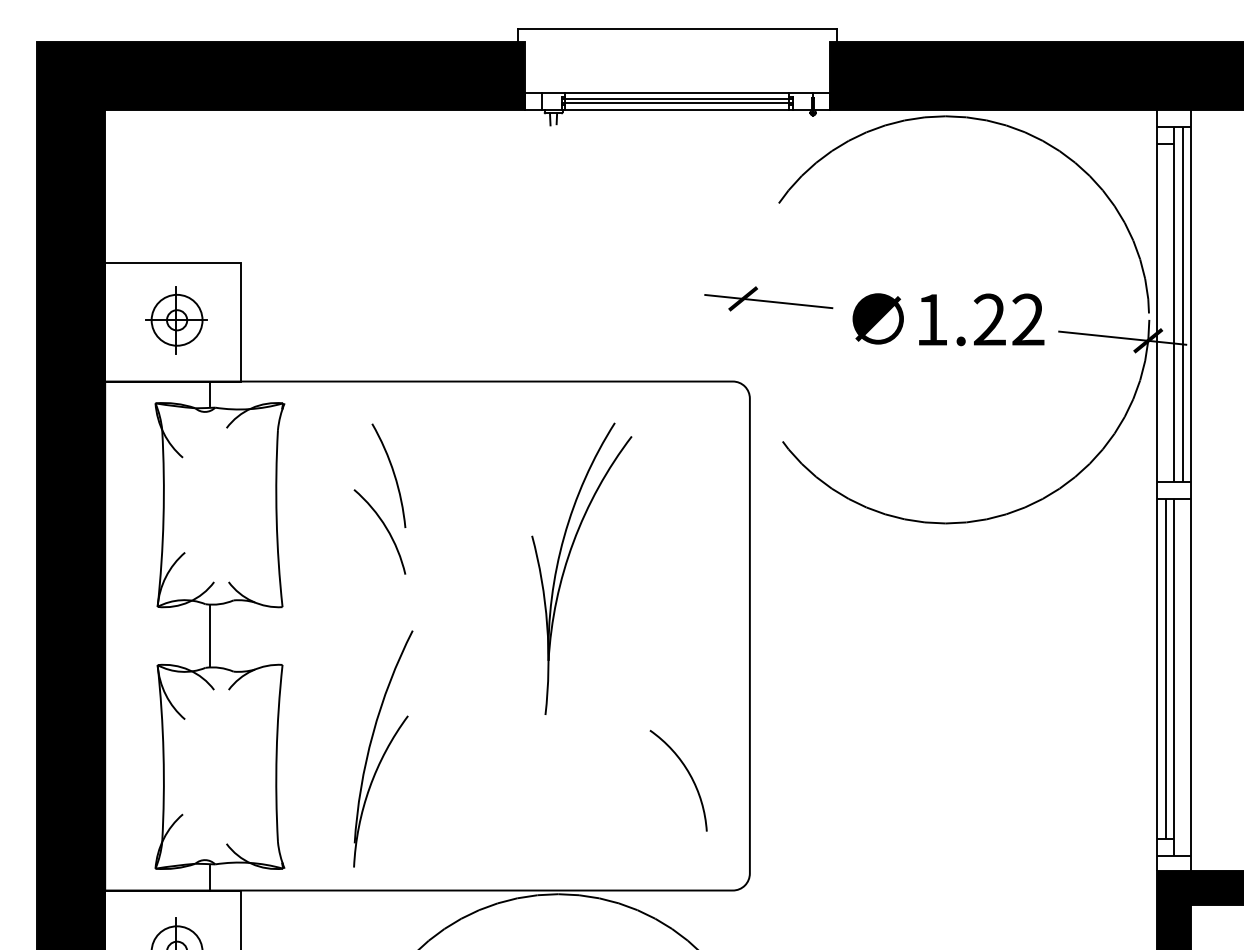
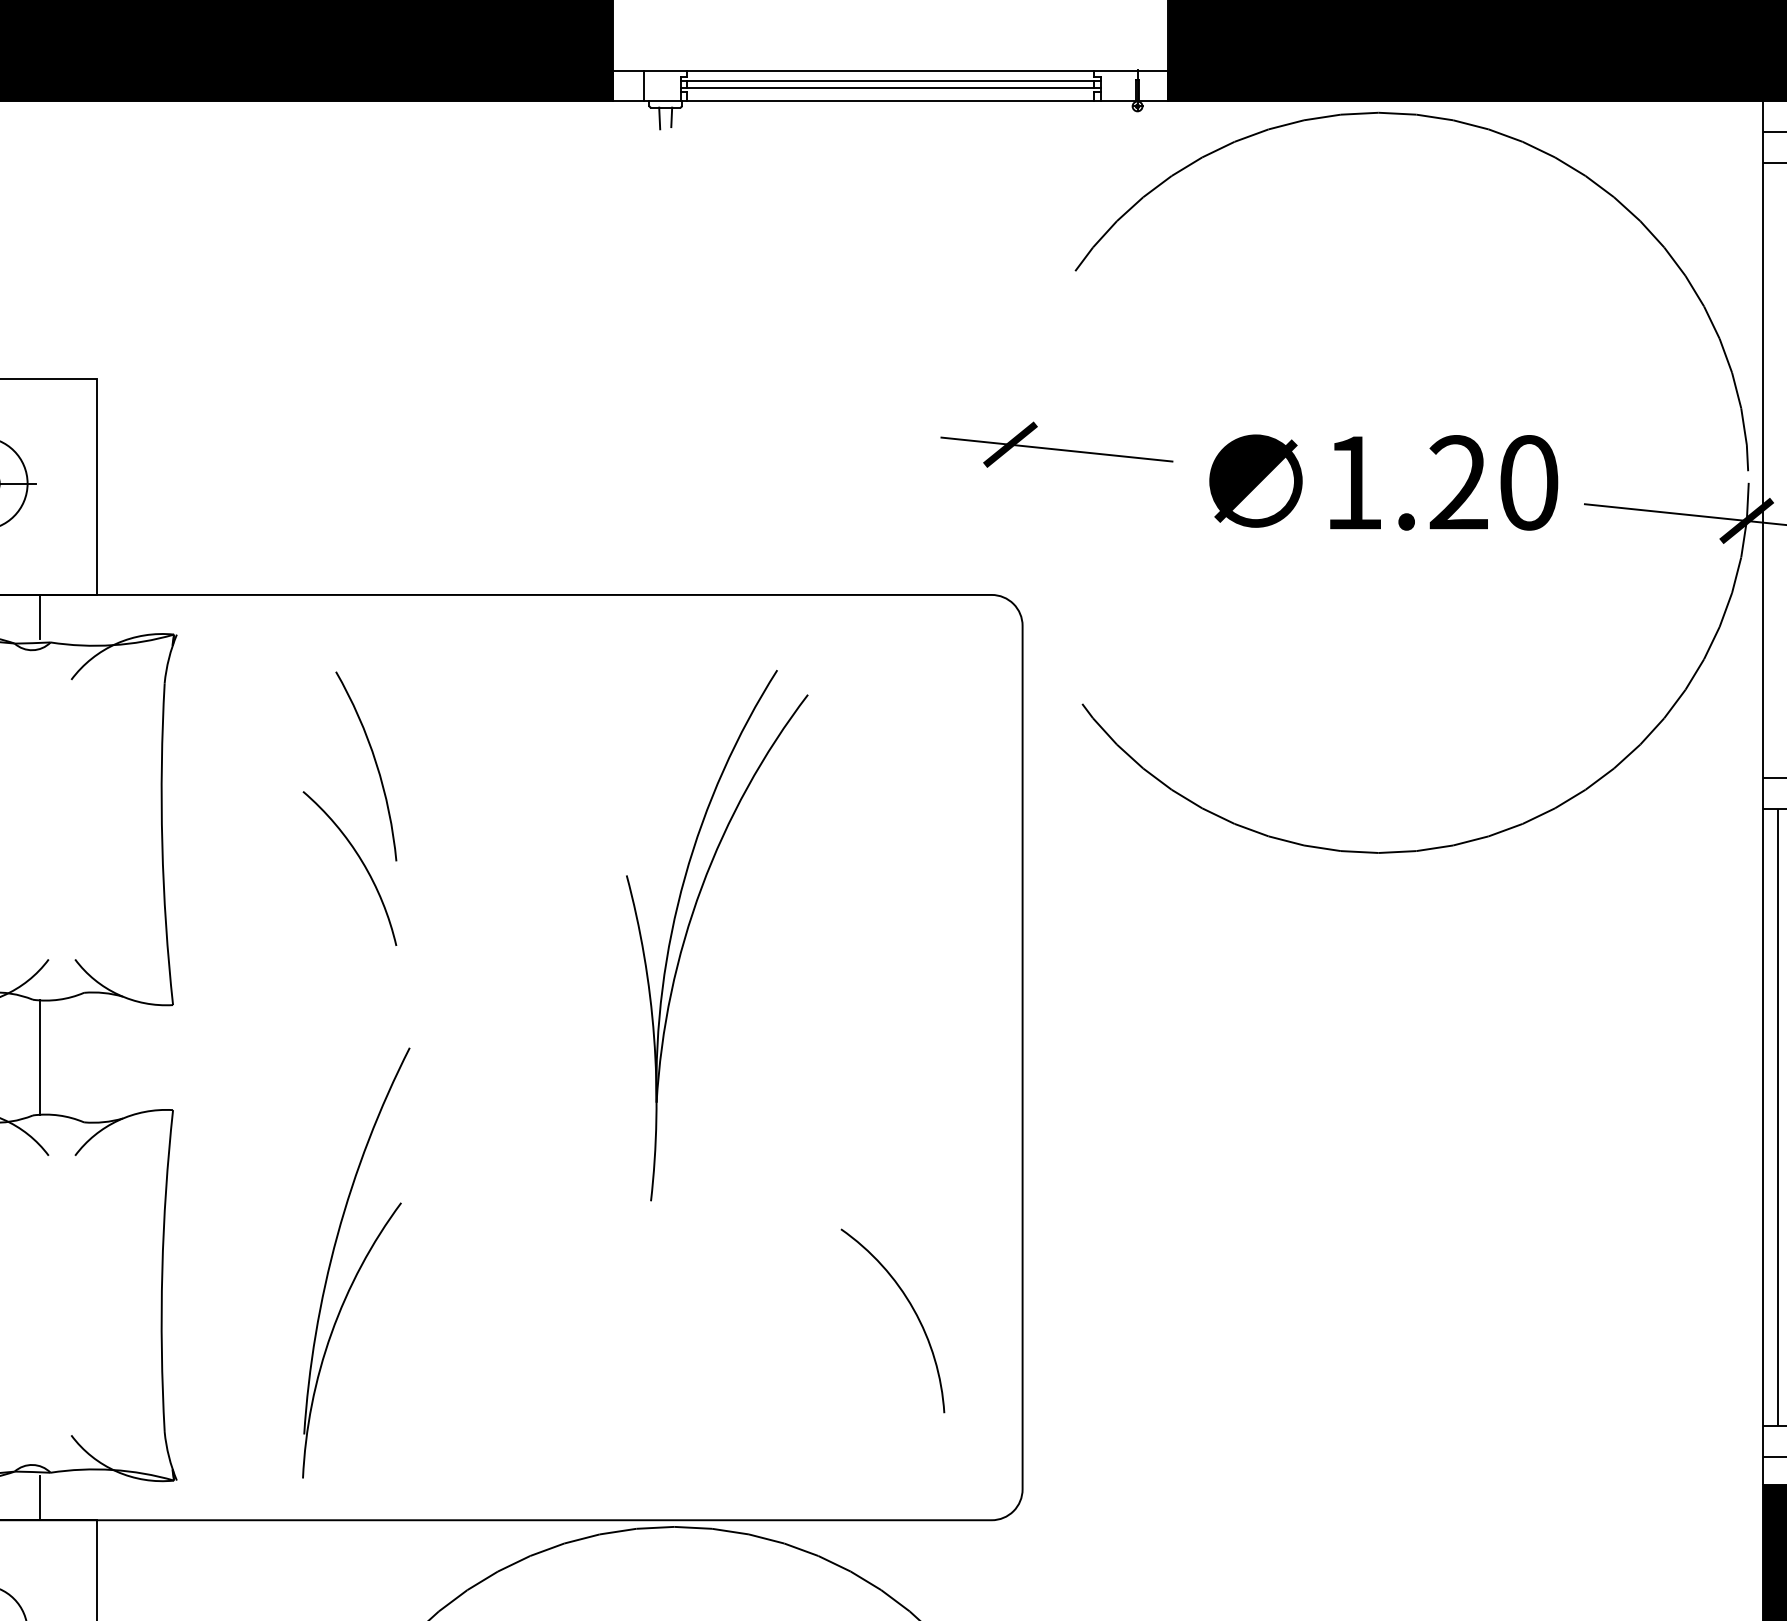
text: (1028, 319) -> (1529, 482), 1.22 -> 1.20

